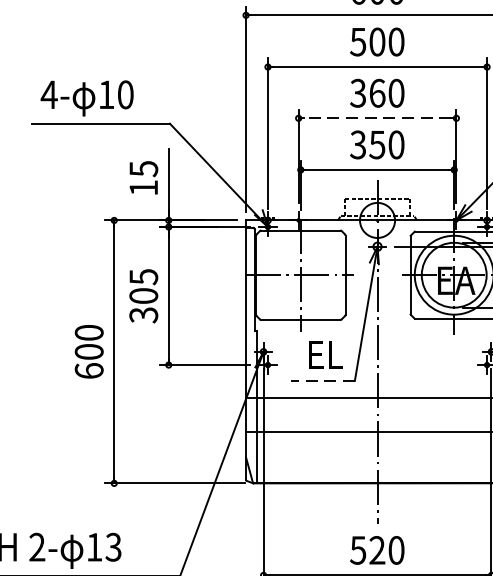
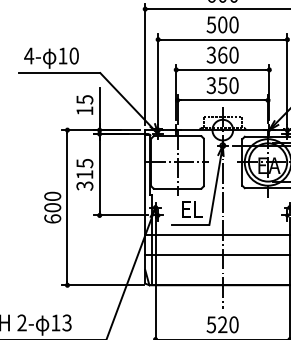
line: (377, 117) -> (222, 69), dashed -> solid
text: (143, 295) -> (84, 174), 305 -> 315
line: (322, 380) -> (190, 224), dashed -> solid

